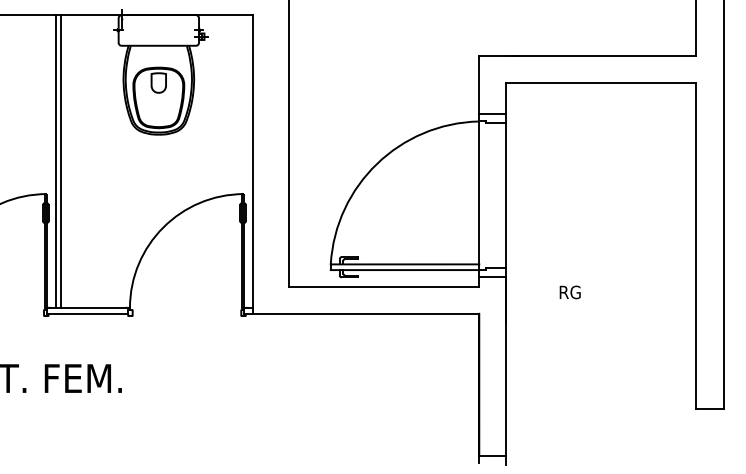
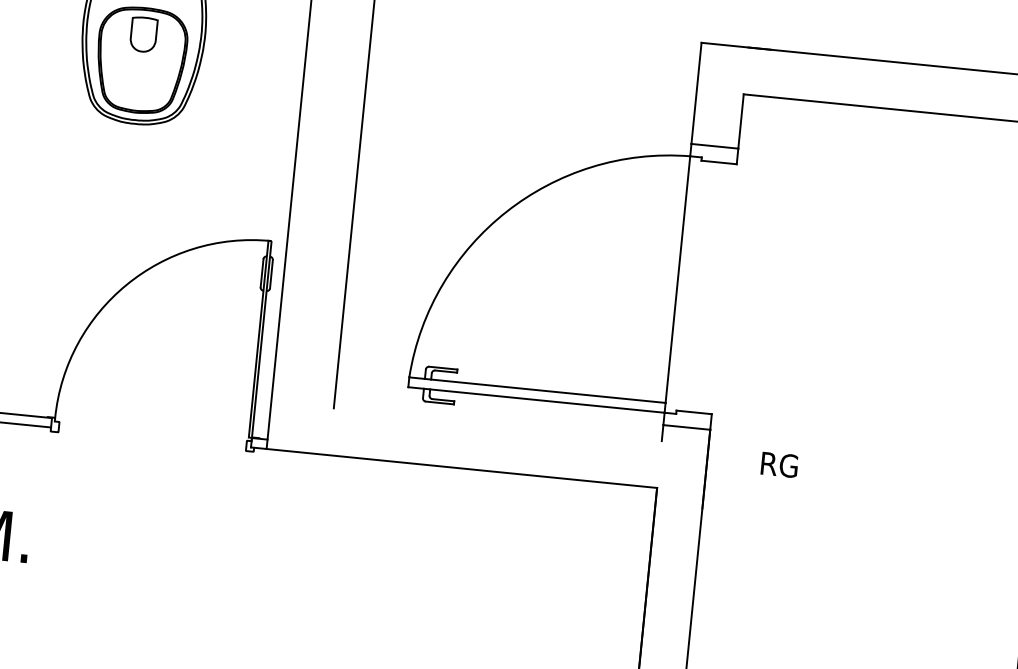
line: (506, 195) -> (724, 288), removed
line: (384, 286) -> (498, 424), removed
text: (569, 292) -> (778, 464), moved

